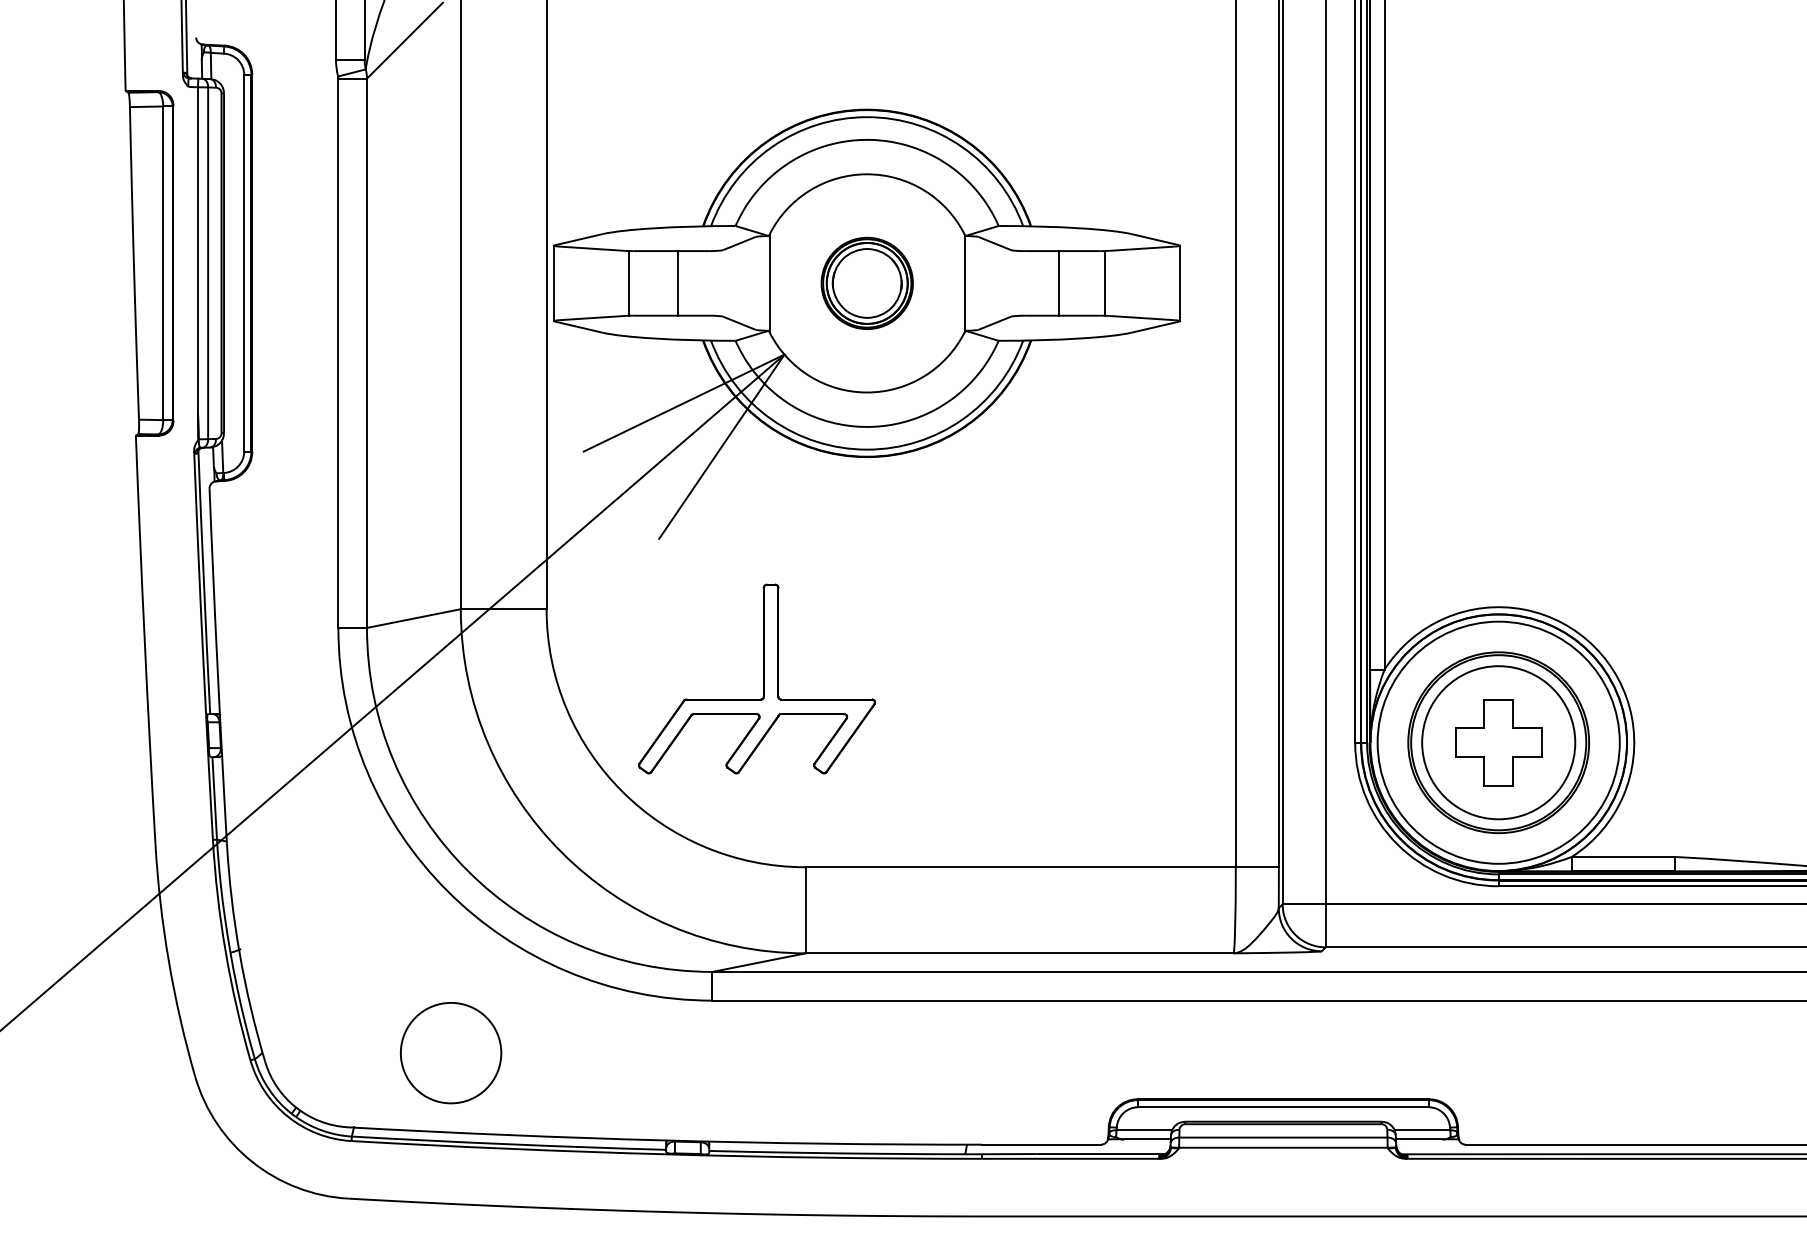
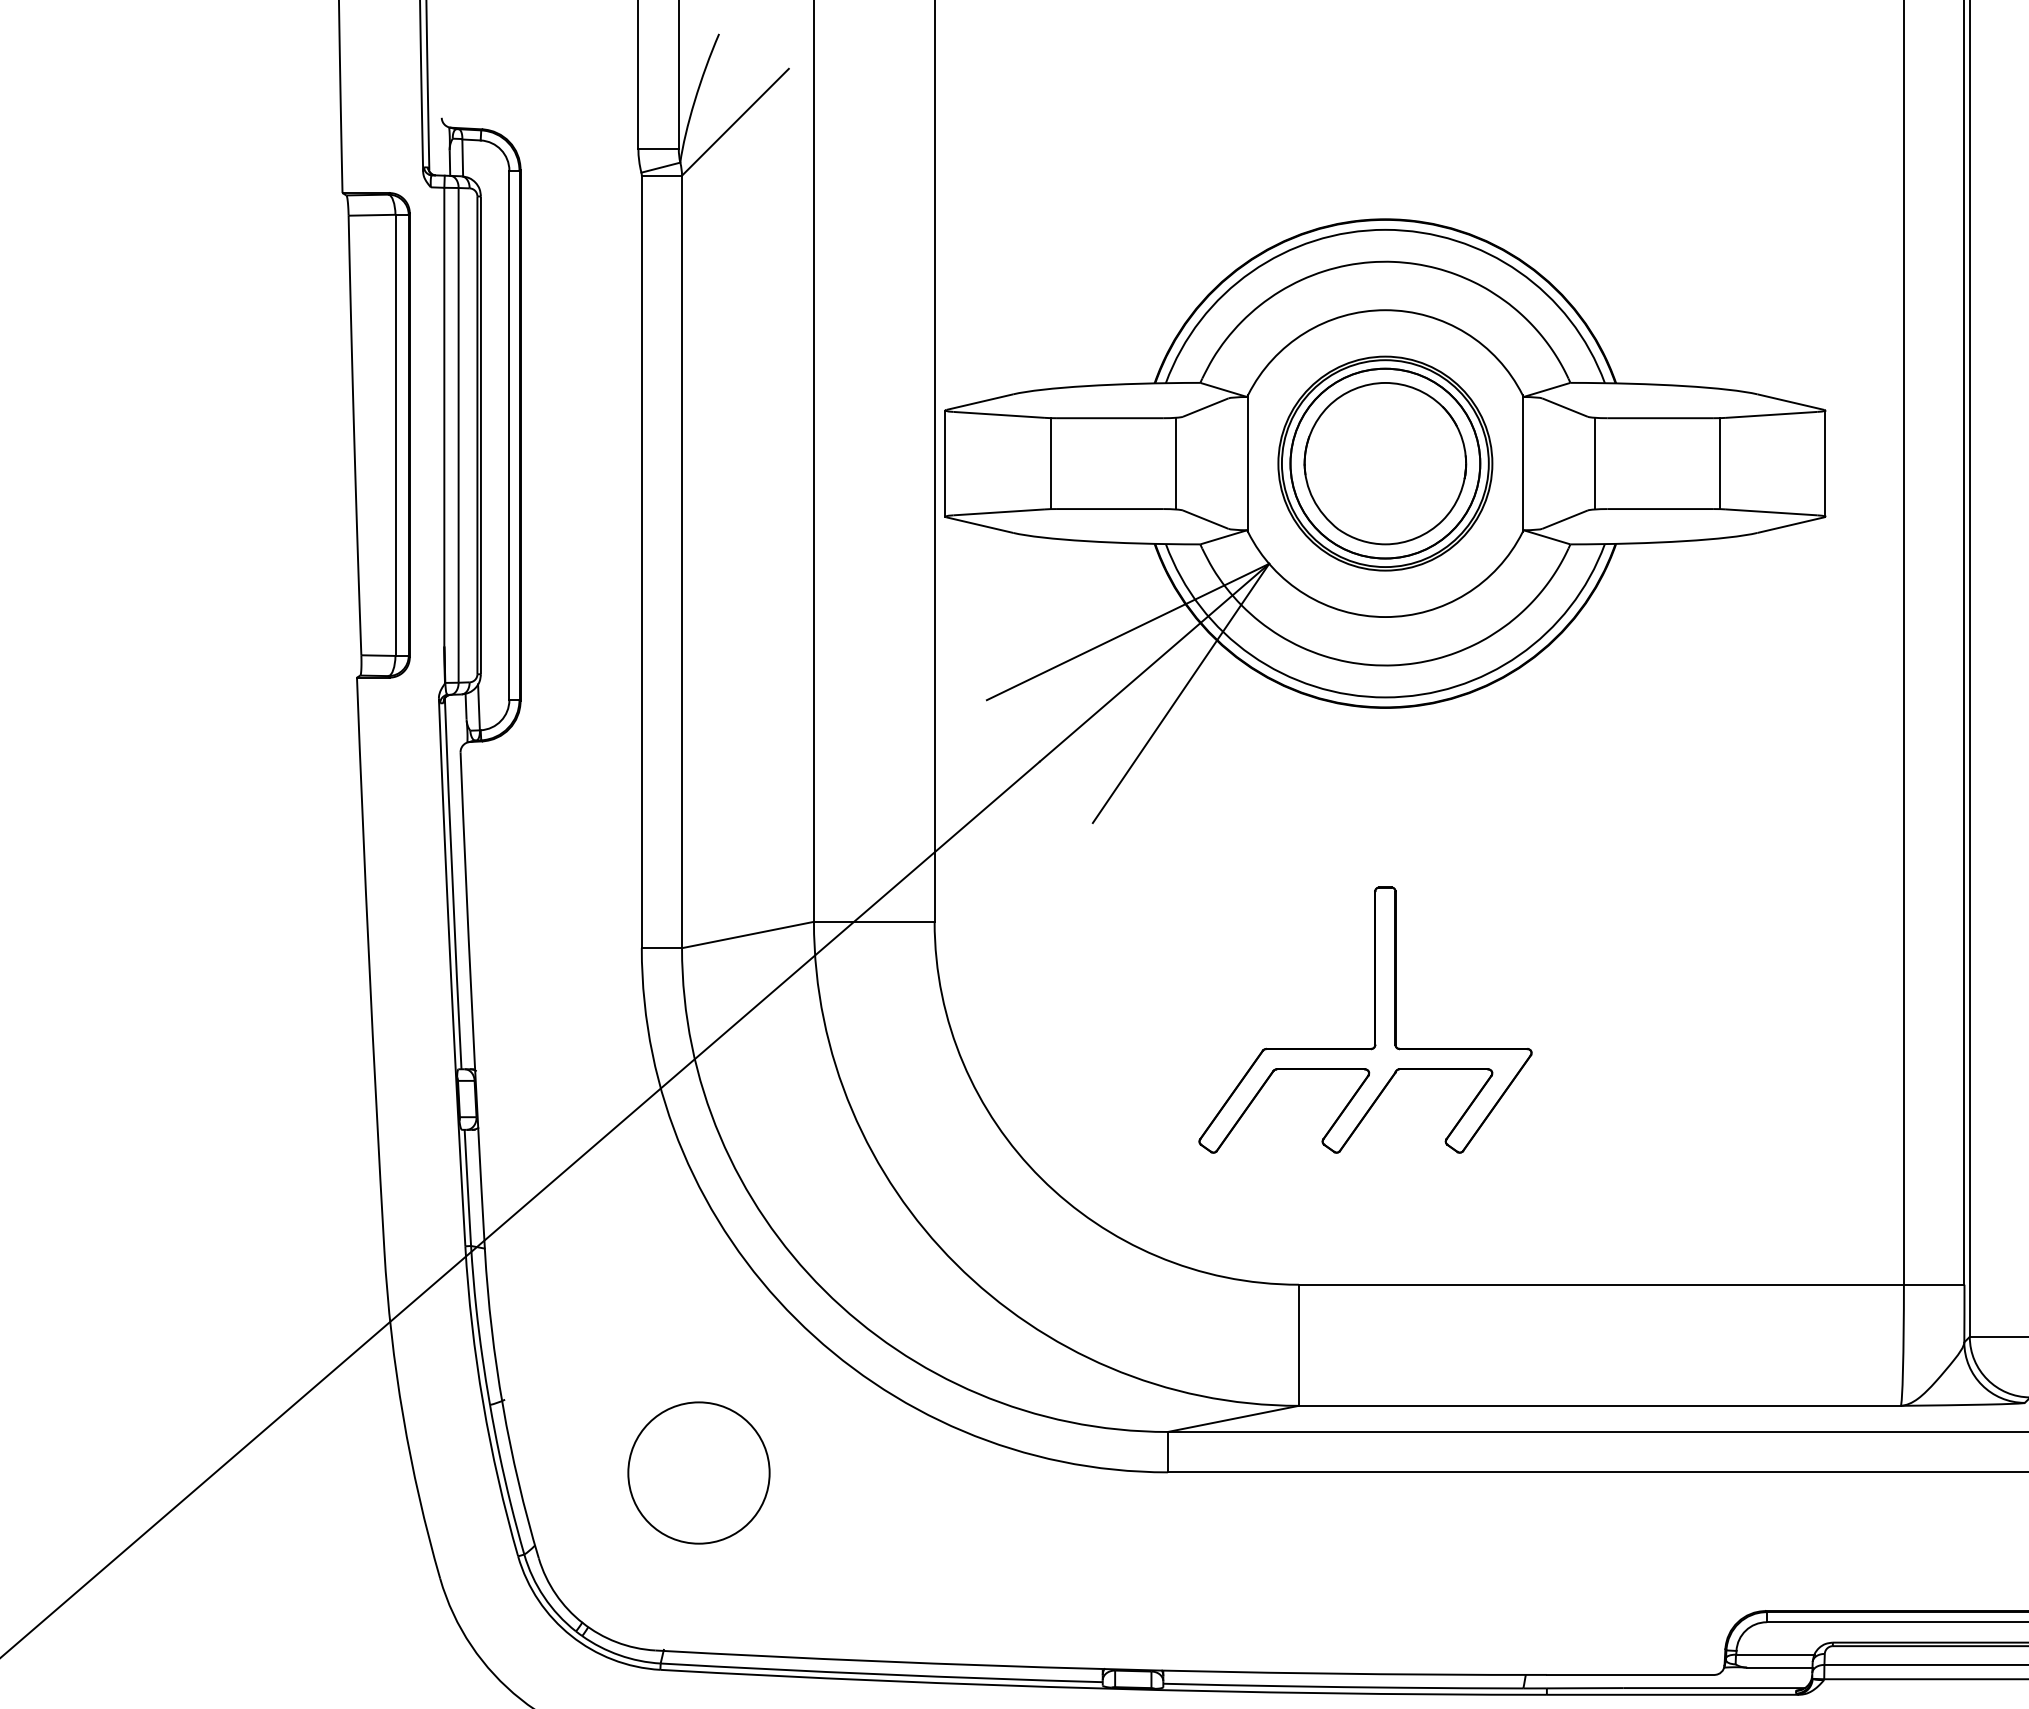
line: (678, 282) -> (1176, 462), moved
line: (1059, 282) -> (1595, 462), moved
part: (867, 283) -> (1385, 463), size x1.67
part: (763, 678) -> (1374, 1019), moved
circle: (451, 1053) -> (699, 1473), moved

